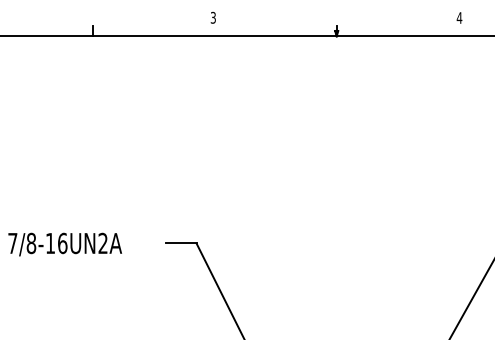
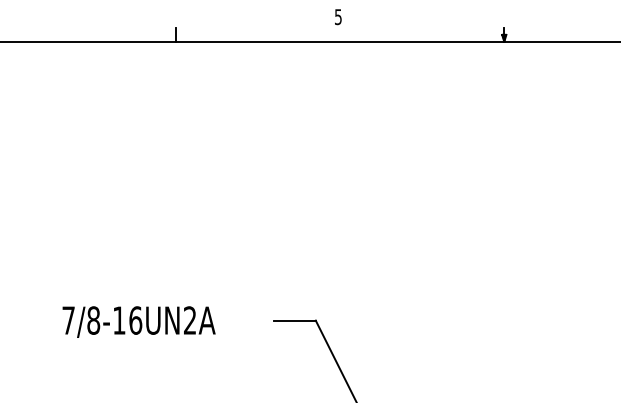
text: (213, 16) -> (338, 15), 3 -> 5

